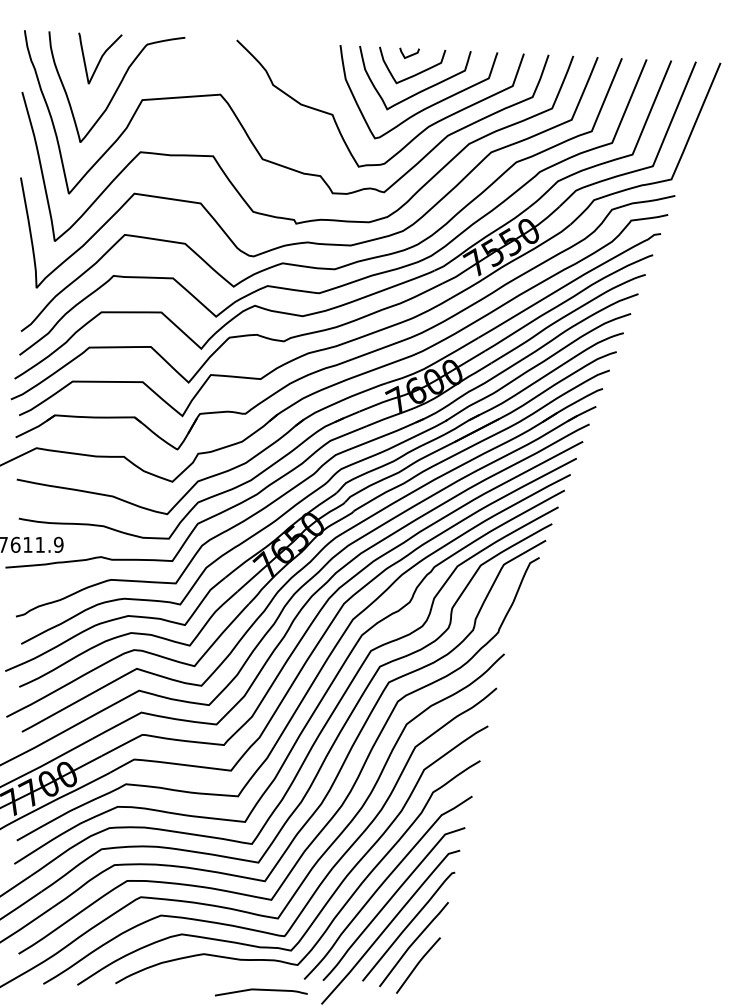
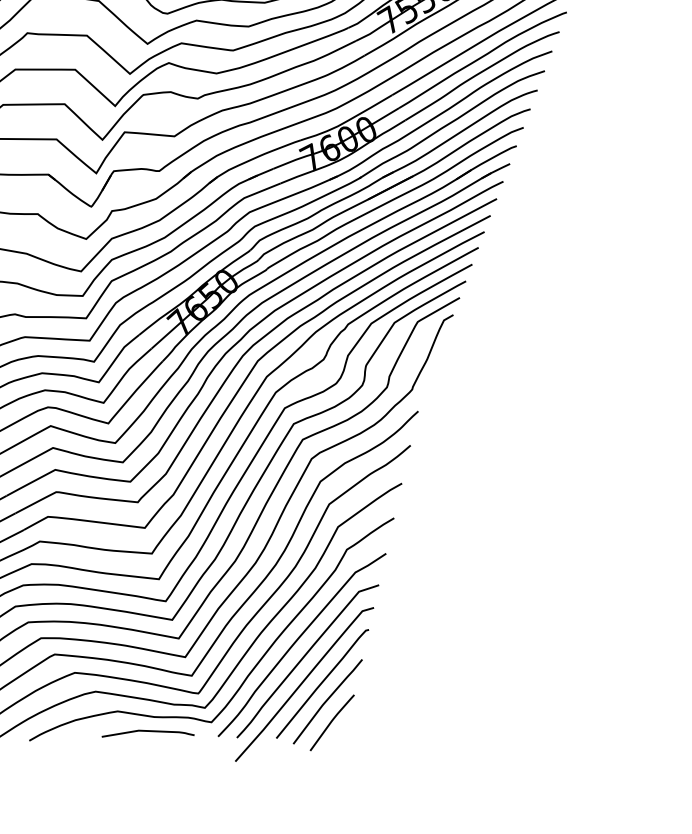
curve: (261, 990) -> (148, 731), moved

